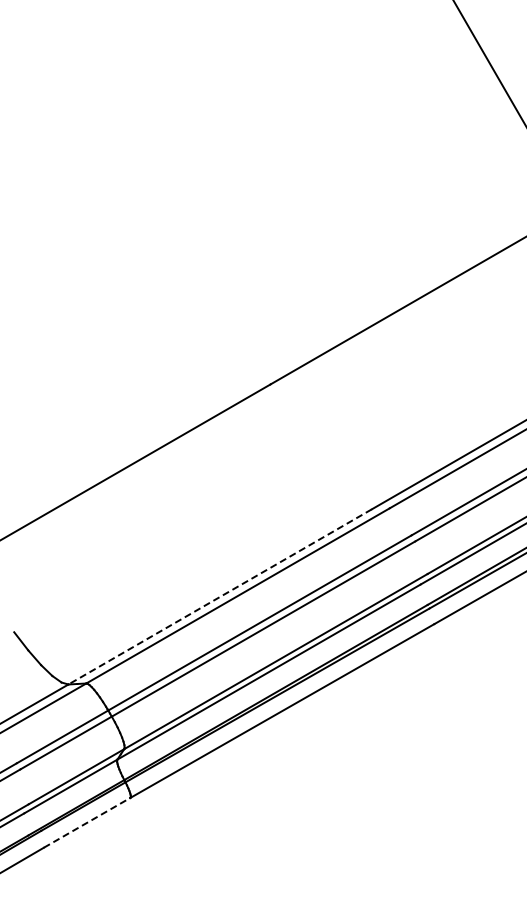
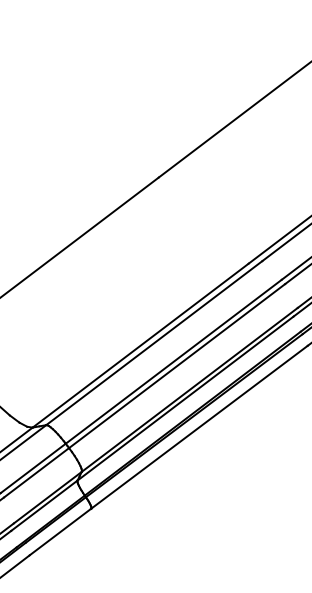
line: (219, 597) -> (140, 346), dashed -> solid
line: (87, 822) -> (60, 531), dashed -> solid

